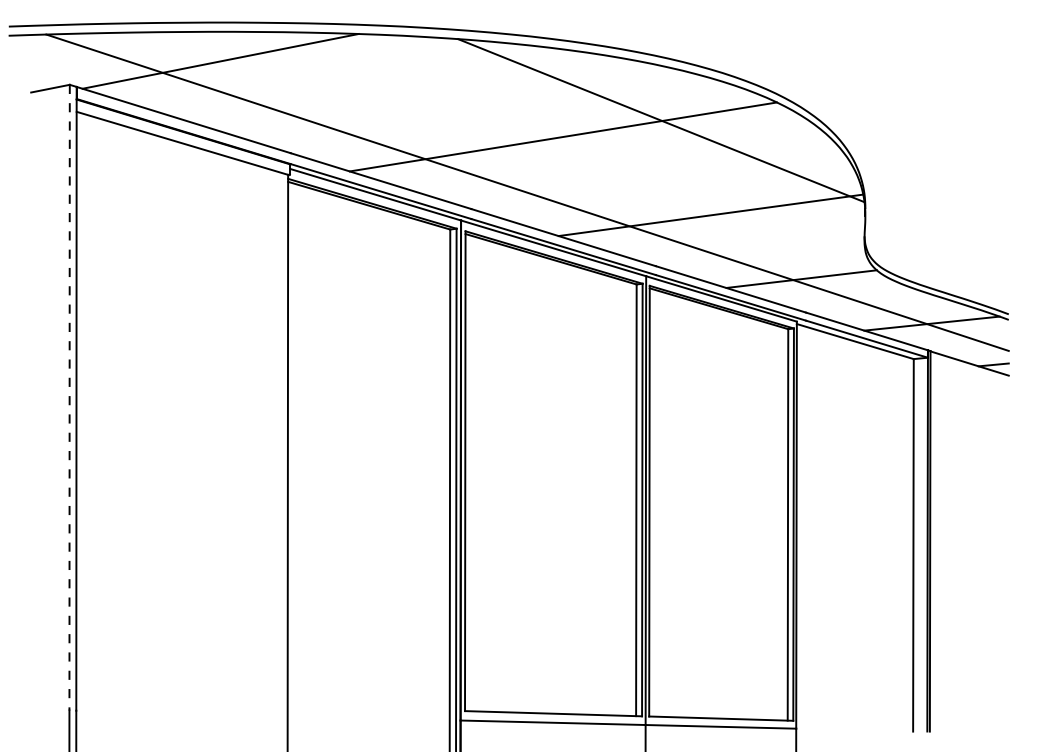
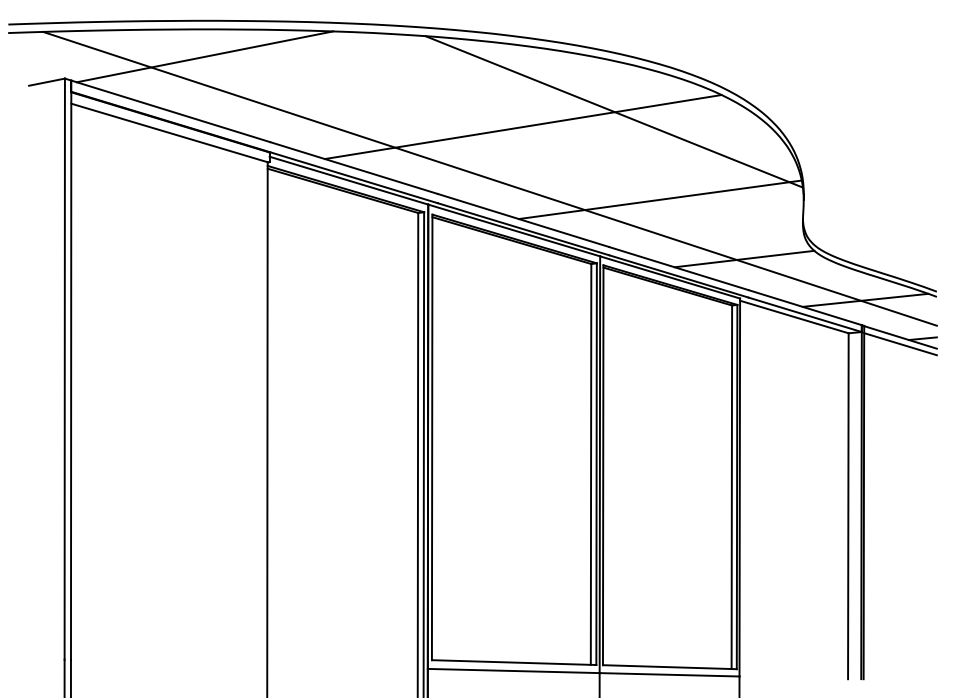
line: (969, 370) -> (900, 343), added
line: (69, 397) -> (64, 368), dashed -> solid

